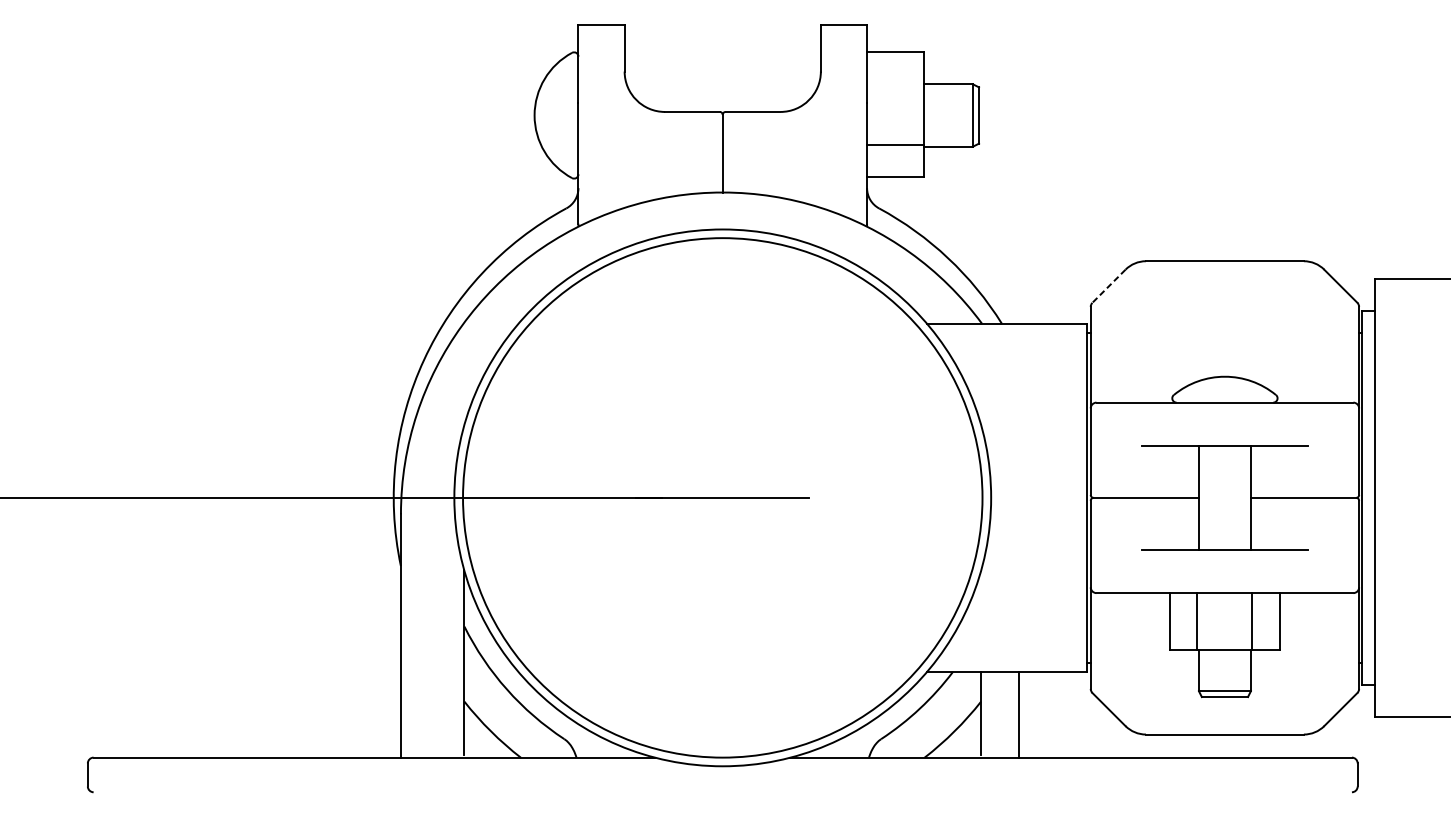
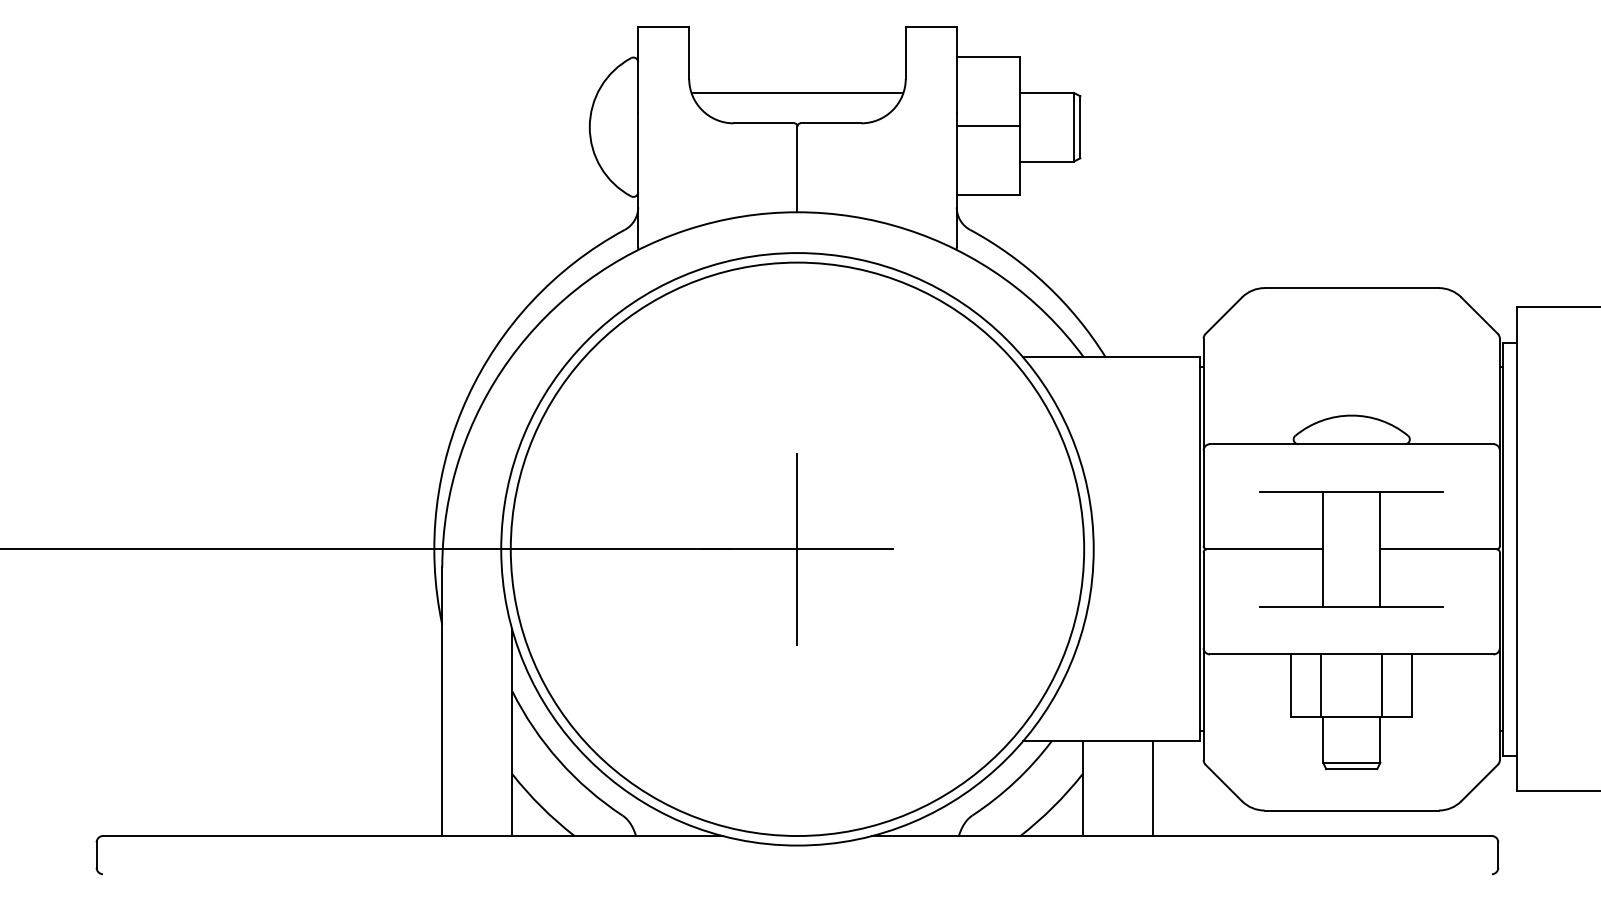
line: (722, 84) -> (797, 93), added
line: (894, 144) -> (987, 126), moved
line: (1108, 286) -> (1223, 315), dashed -> solid
line: (722, 497) -> (797, 548), added
line: (1019, 714) -> (1152, 788), moved

